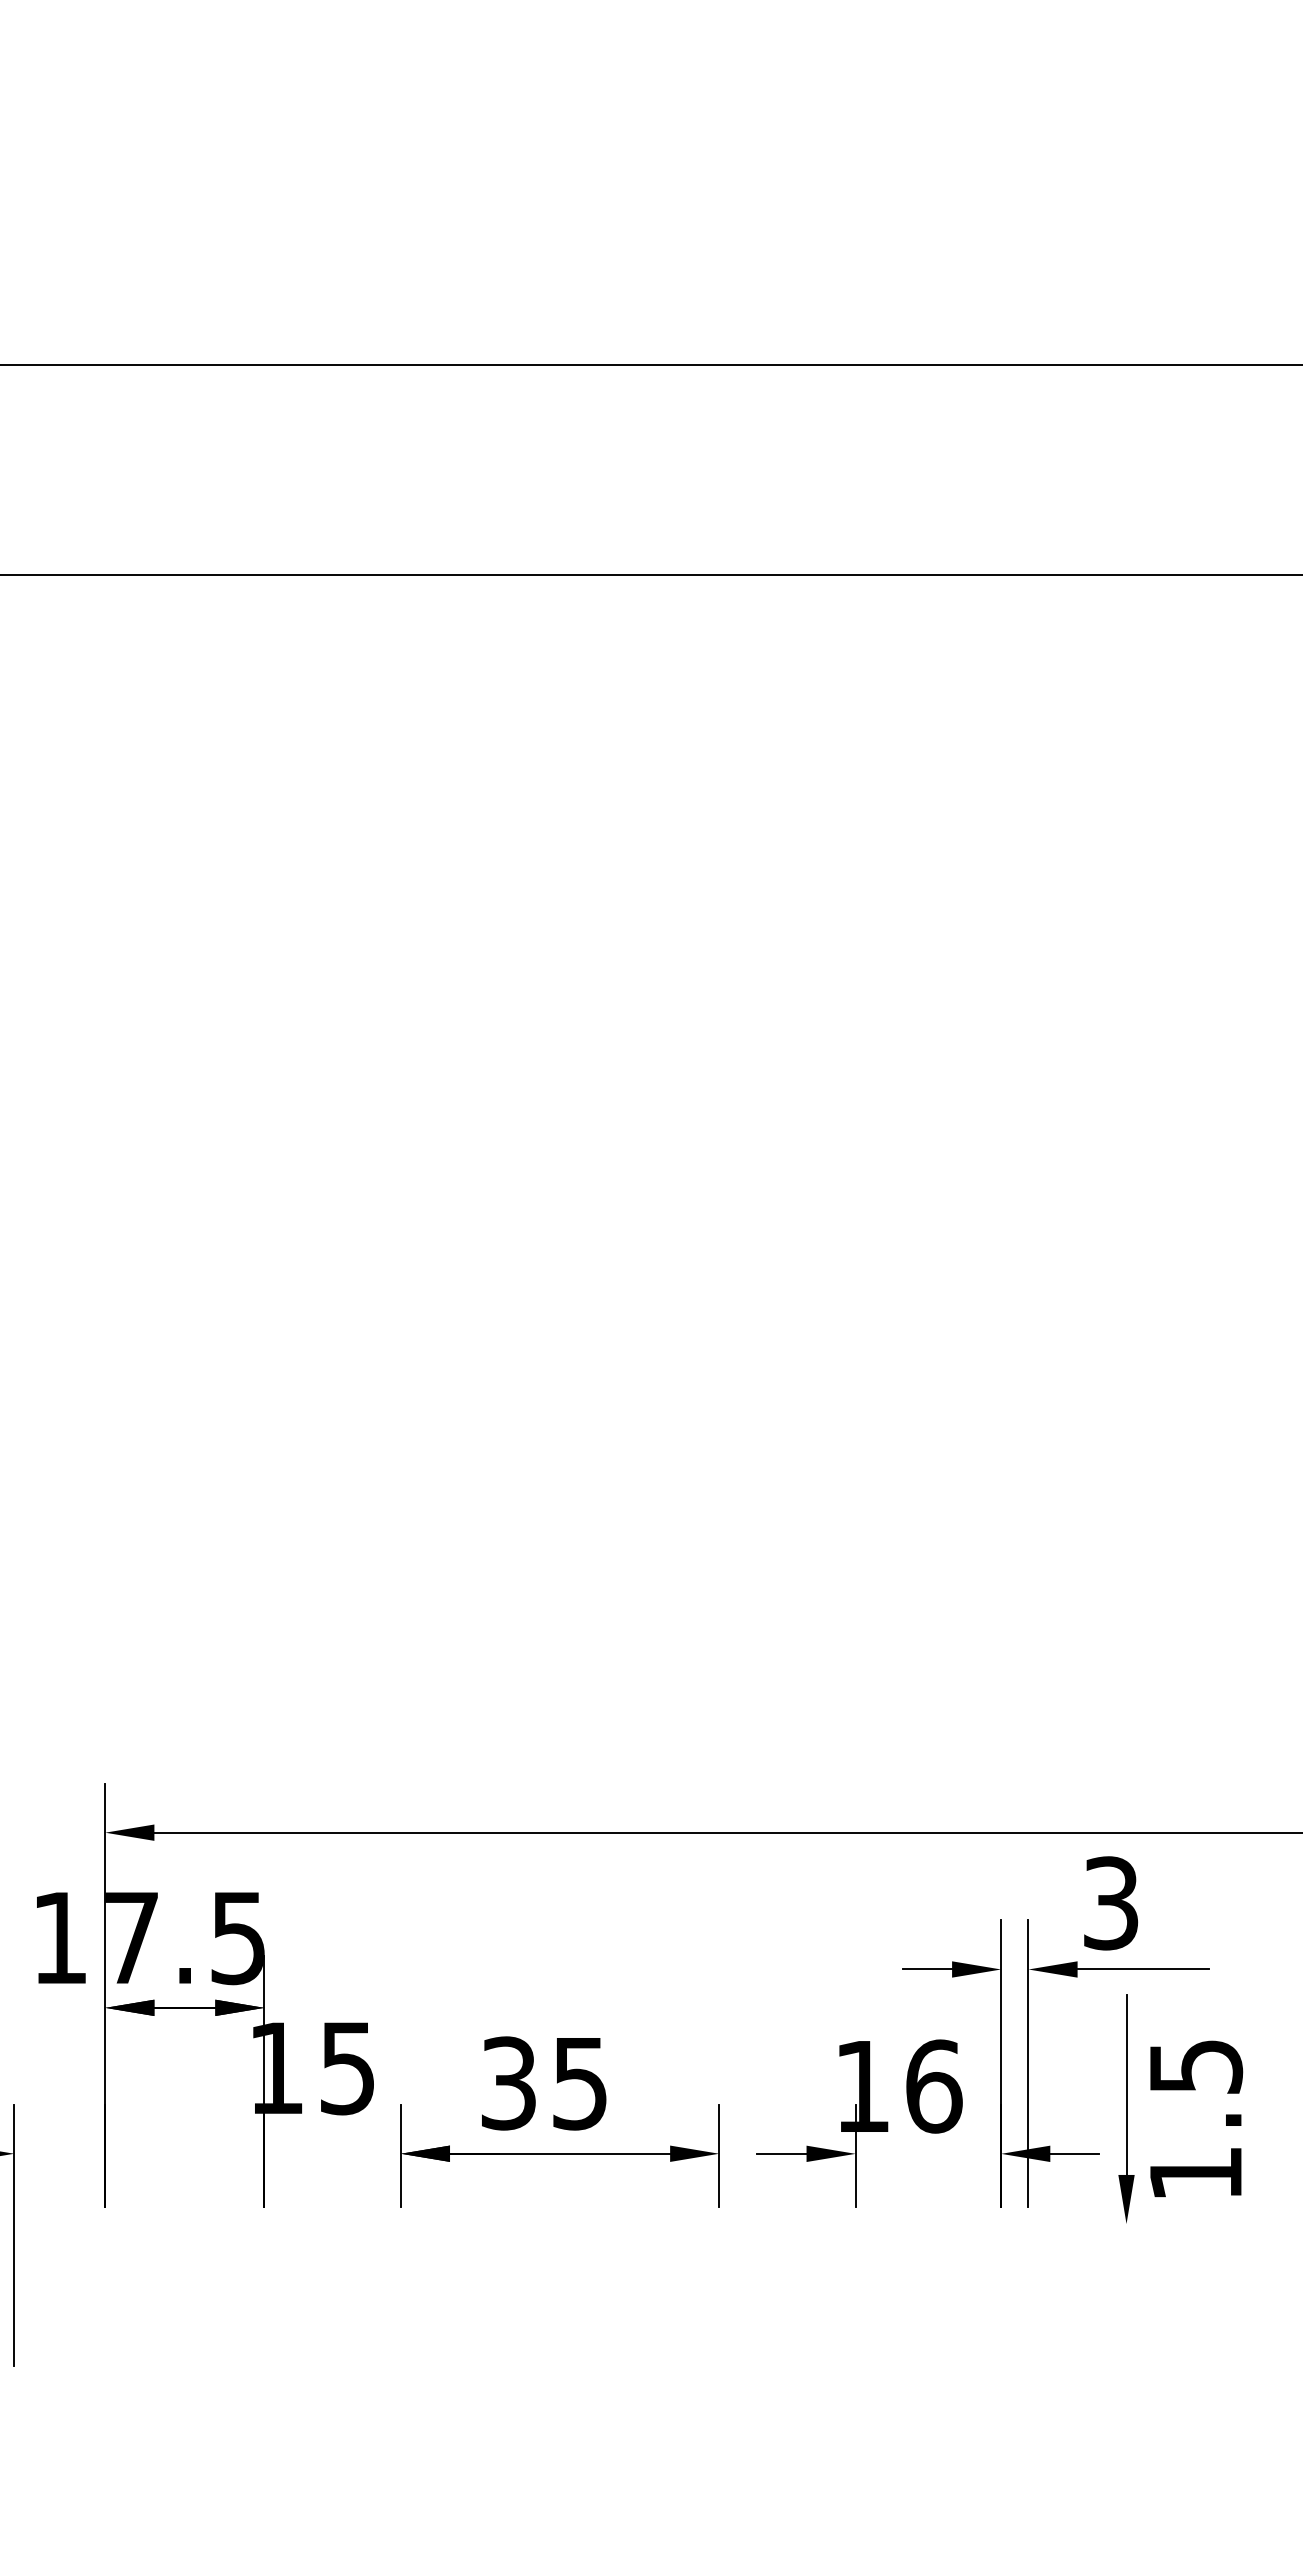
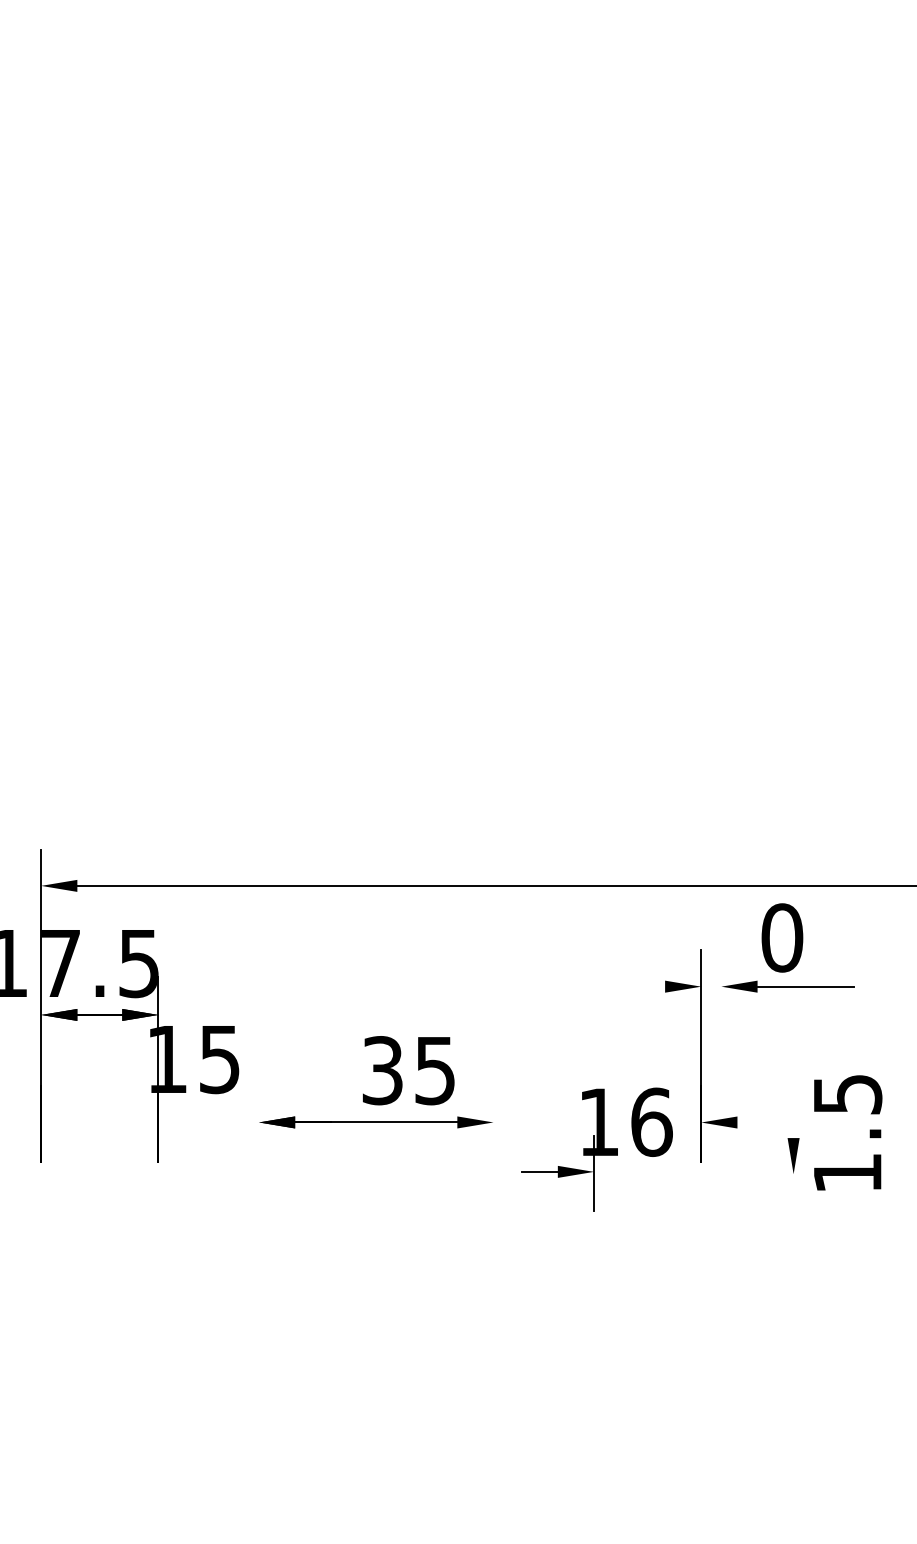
text: (1111, 1903) -> (782, 938), 3 -> 0
line: (927, 1969) -> (646, 986), removed
line: (1028, 2063) -> (721, 1055), removed
text: (544, 2083) -> (408, 1070), moved
line: (1126, 2084) -> (793, 1071), removed
text: (1196, 2118) -> (848, 1132), moved
part: (859, 2123) -> (596, 1149), moved
line: (1074, 2153) -> (755, 1122), removed
line: (400, 2155) -> (258, 1123), removed
line: (719, 2155) -> (493, 1123), removed

